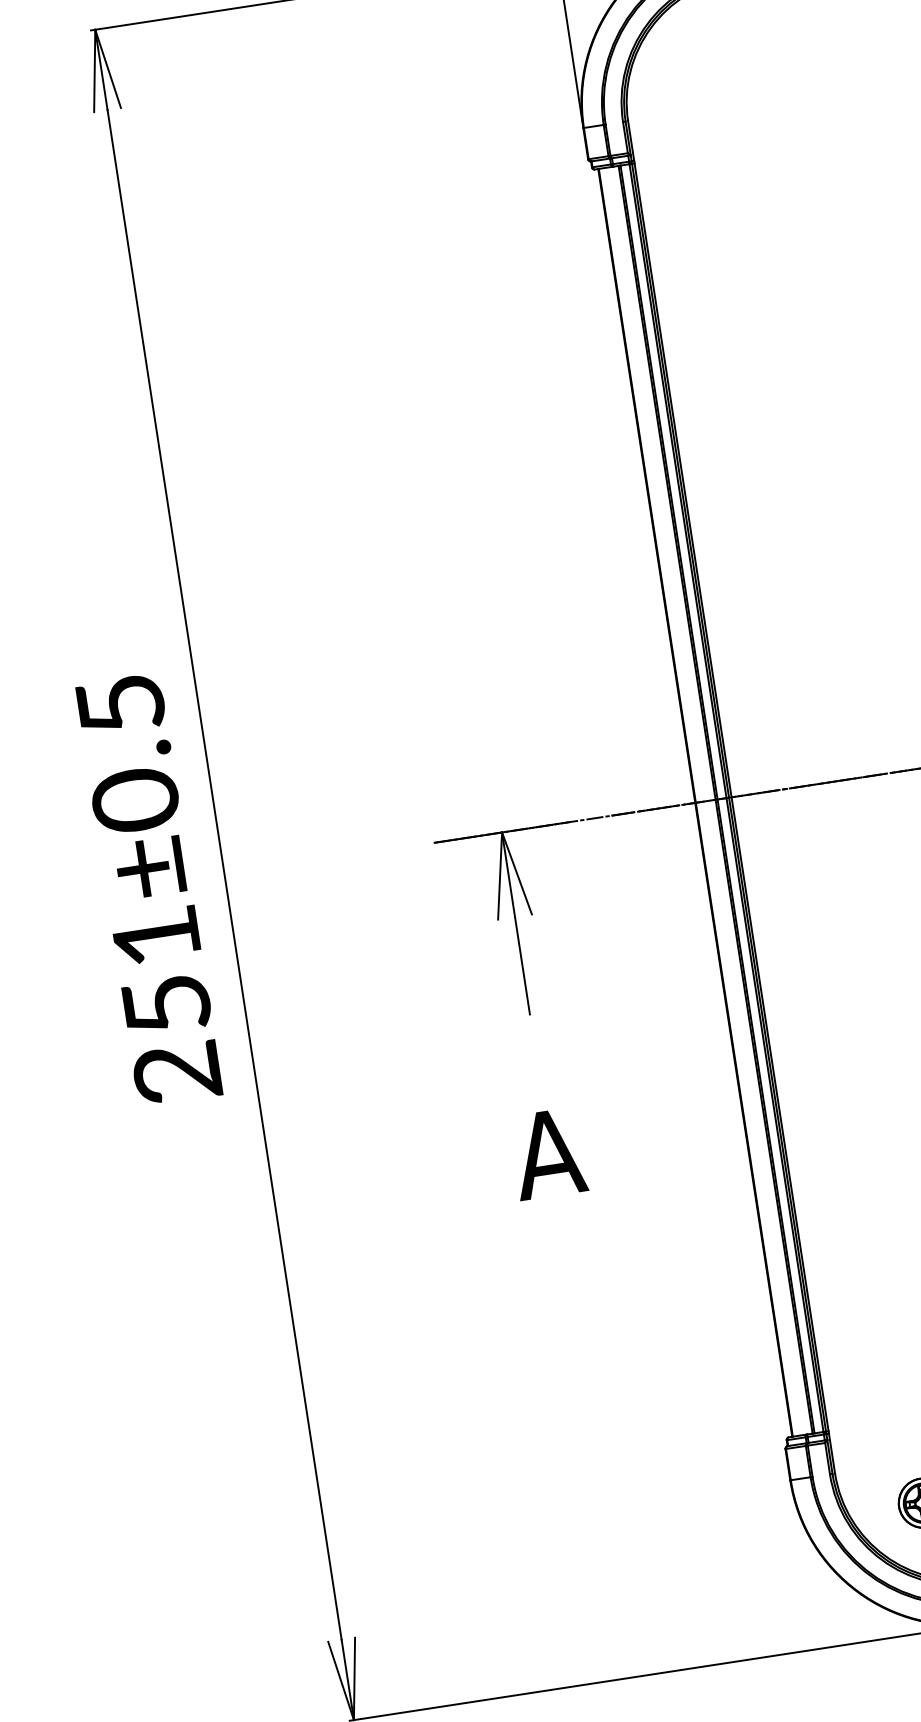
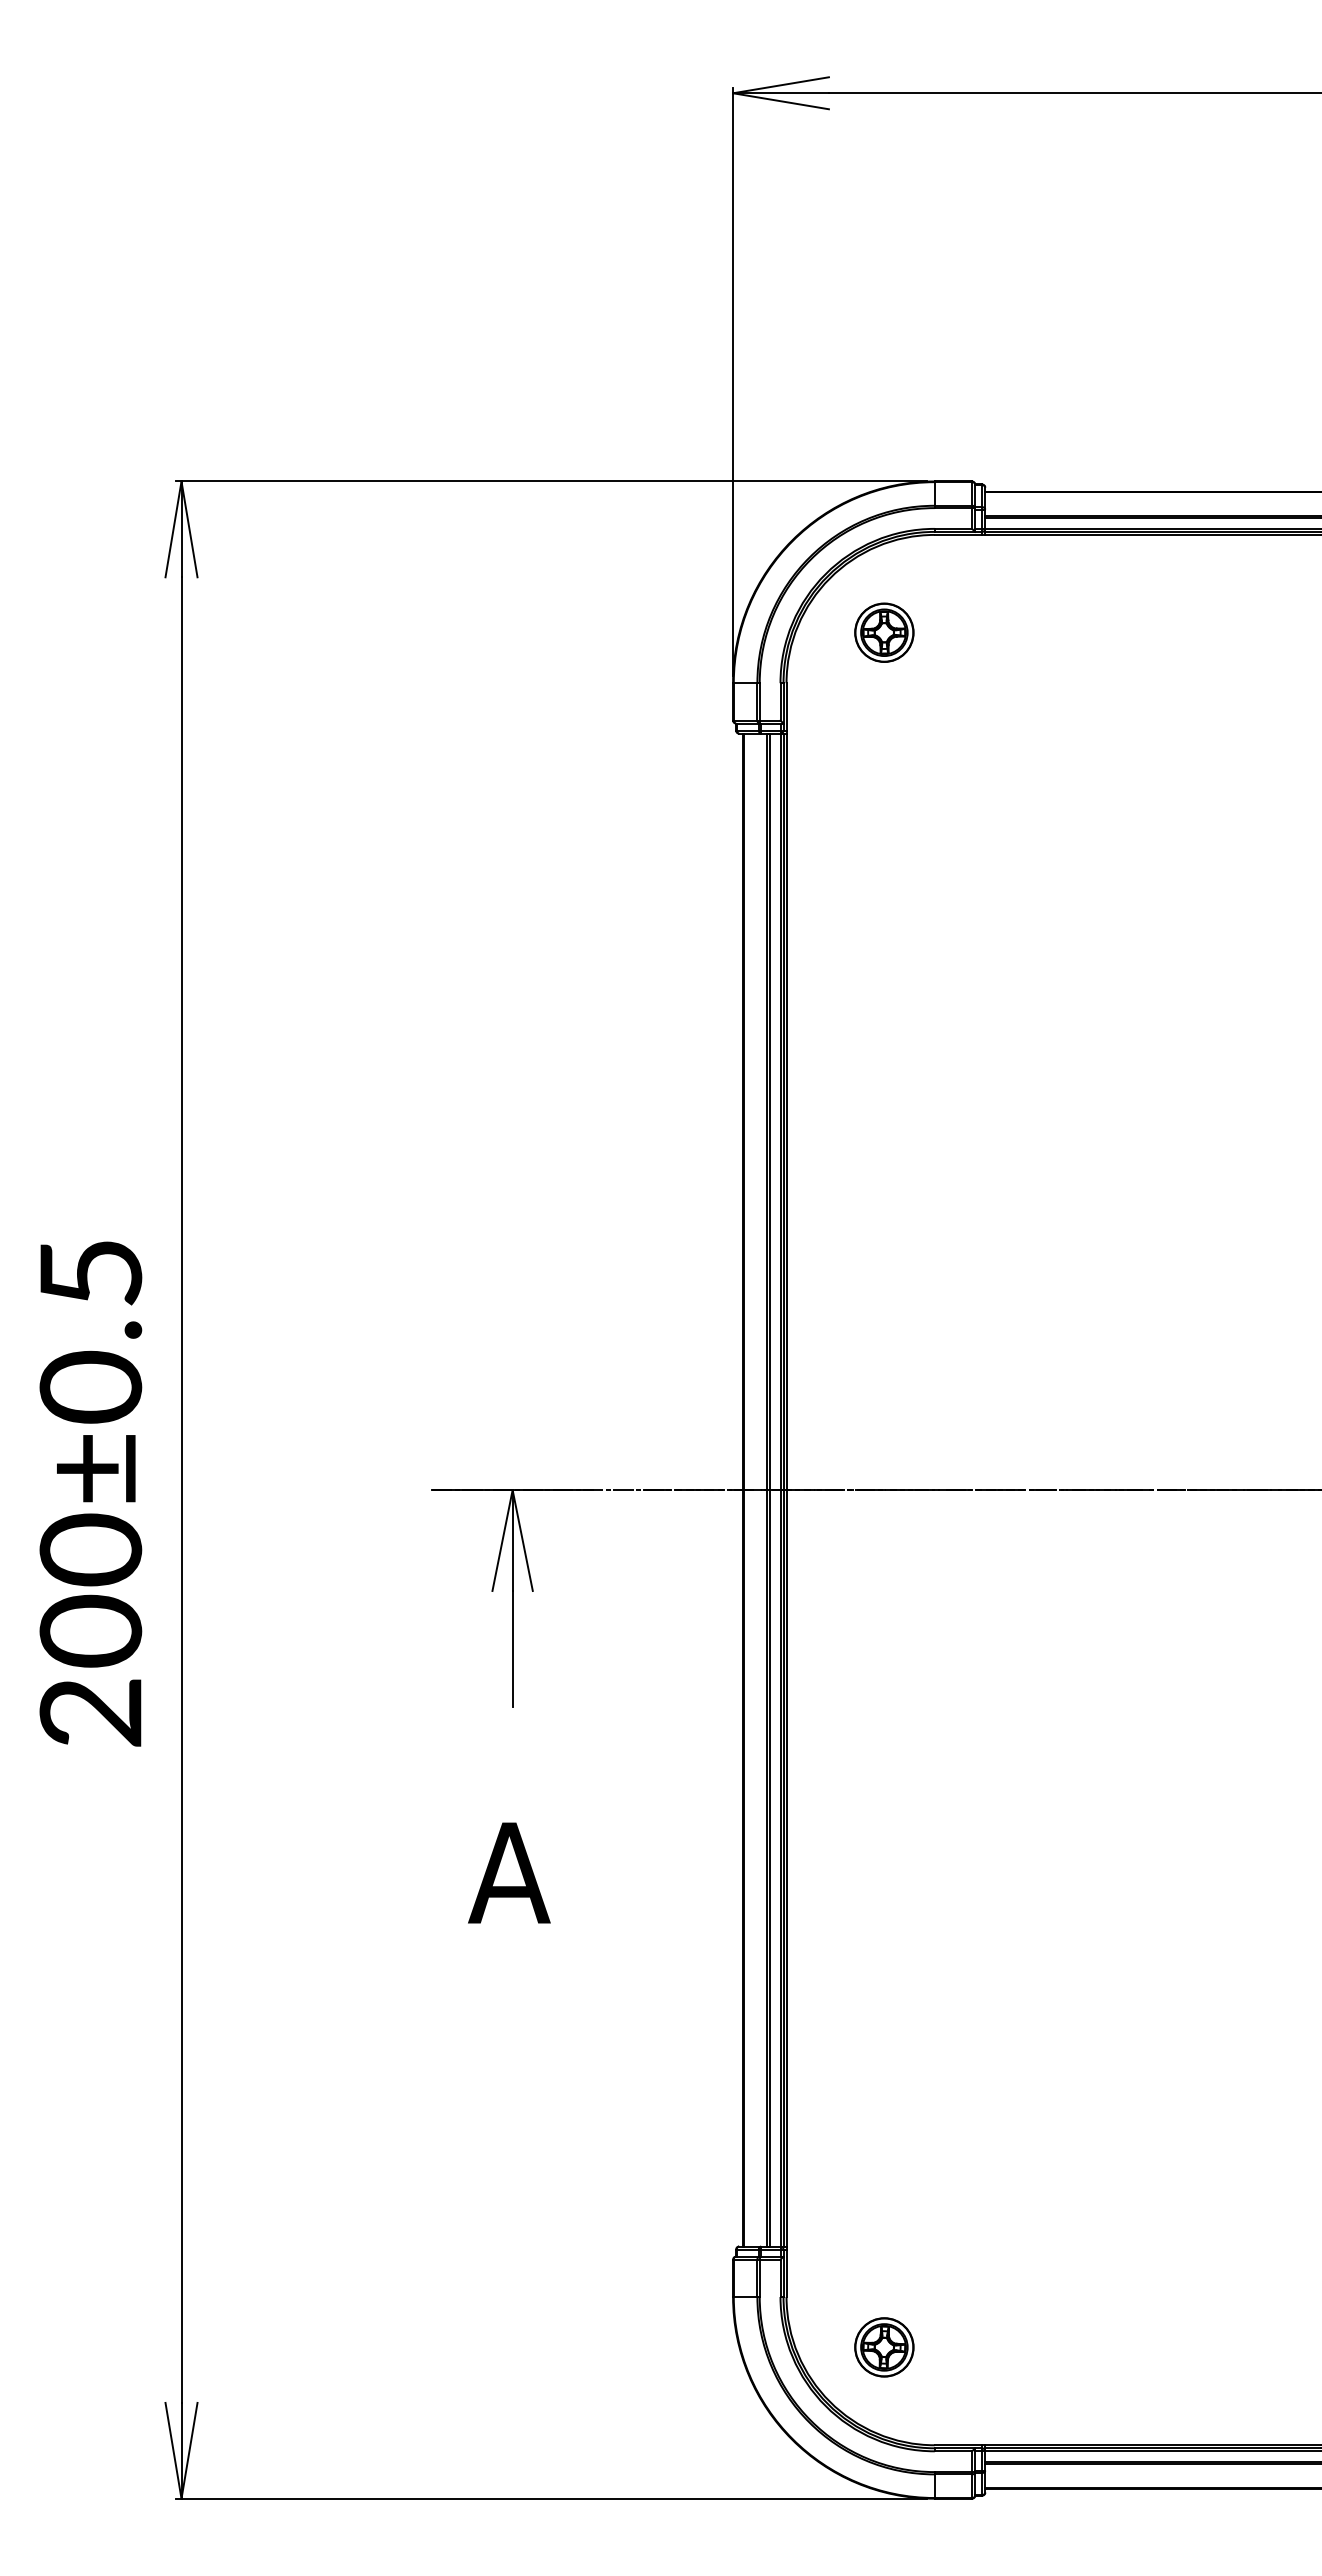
part: (703, 66) -> (884, 632), added
text: (161, 970) -> (90, 1590), 251±0.5 -> 200±0.5

